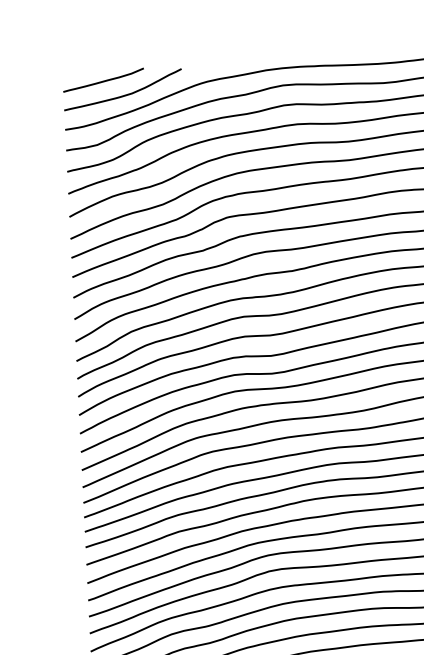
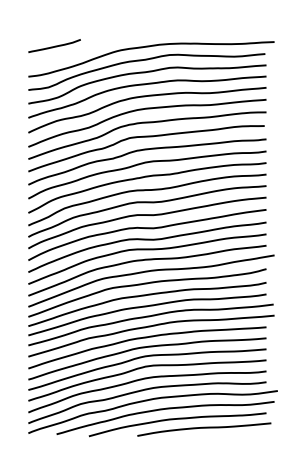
curve: (124, 93) -> (67, 55), removed

